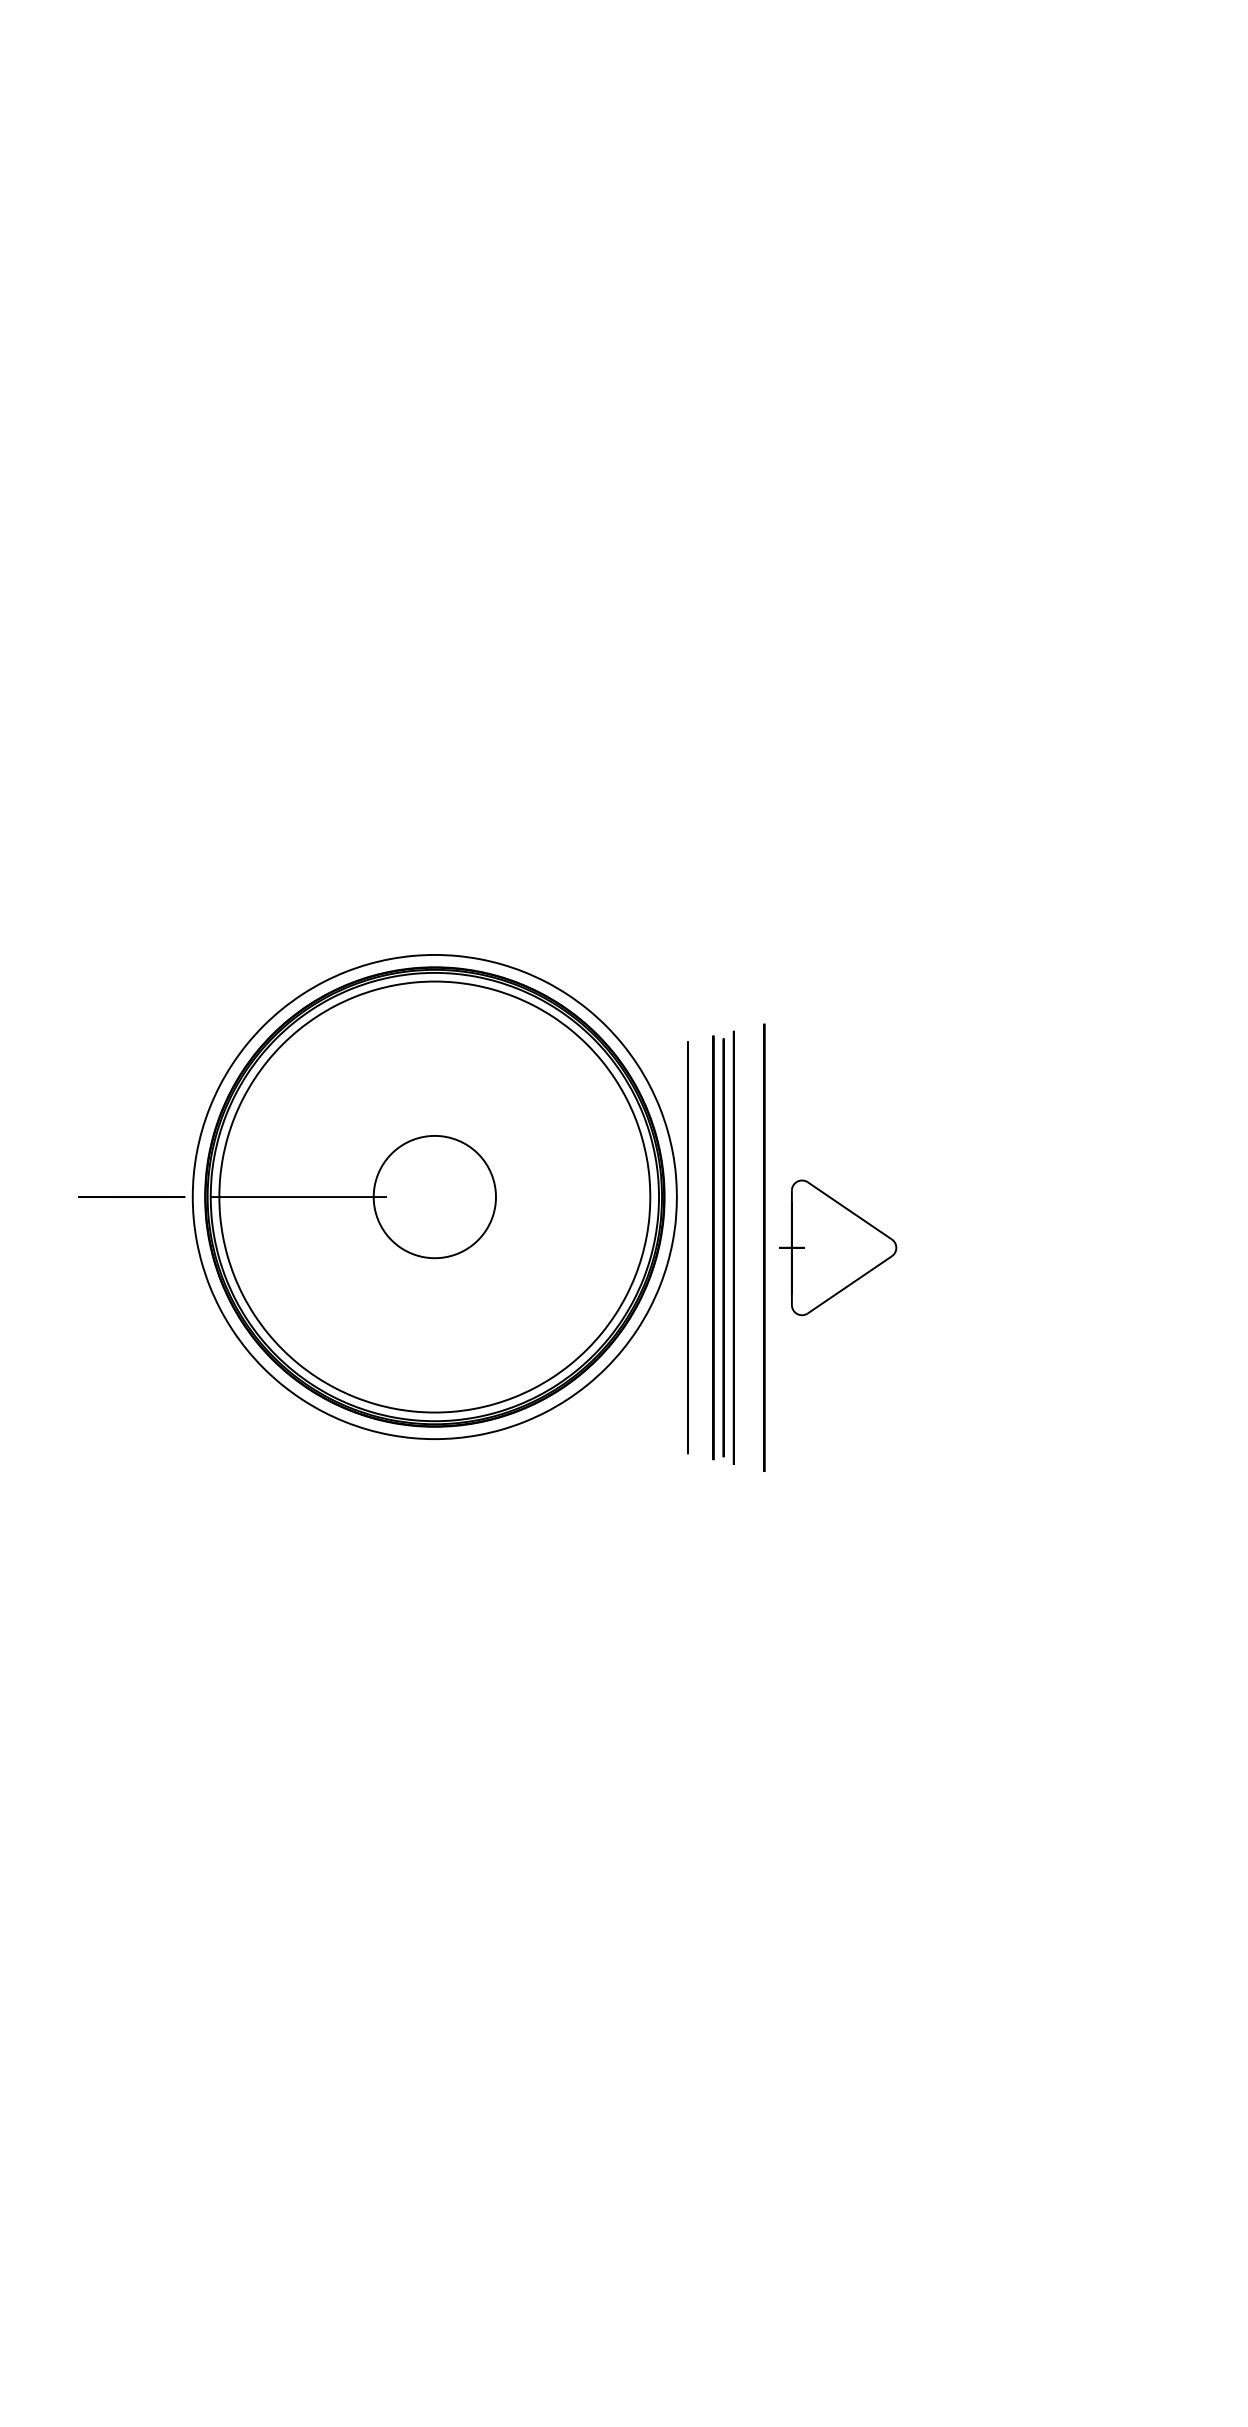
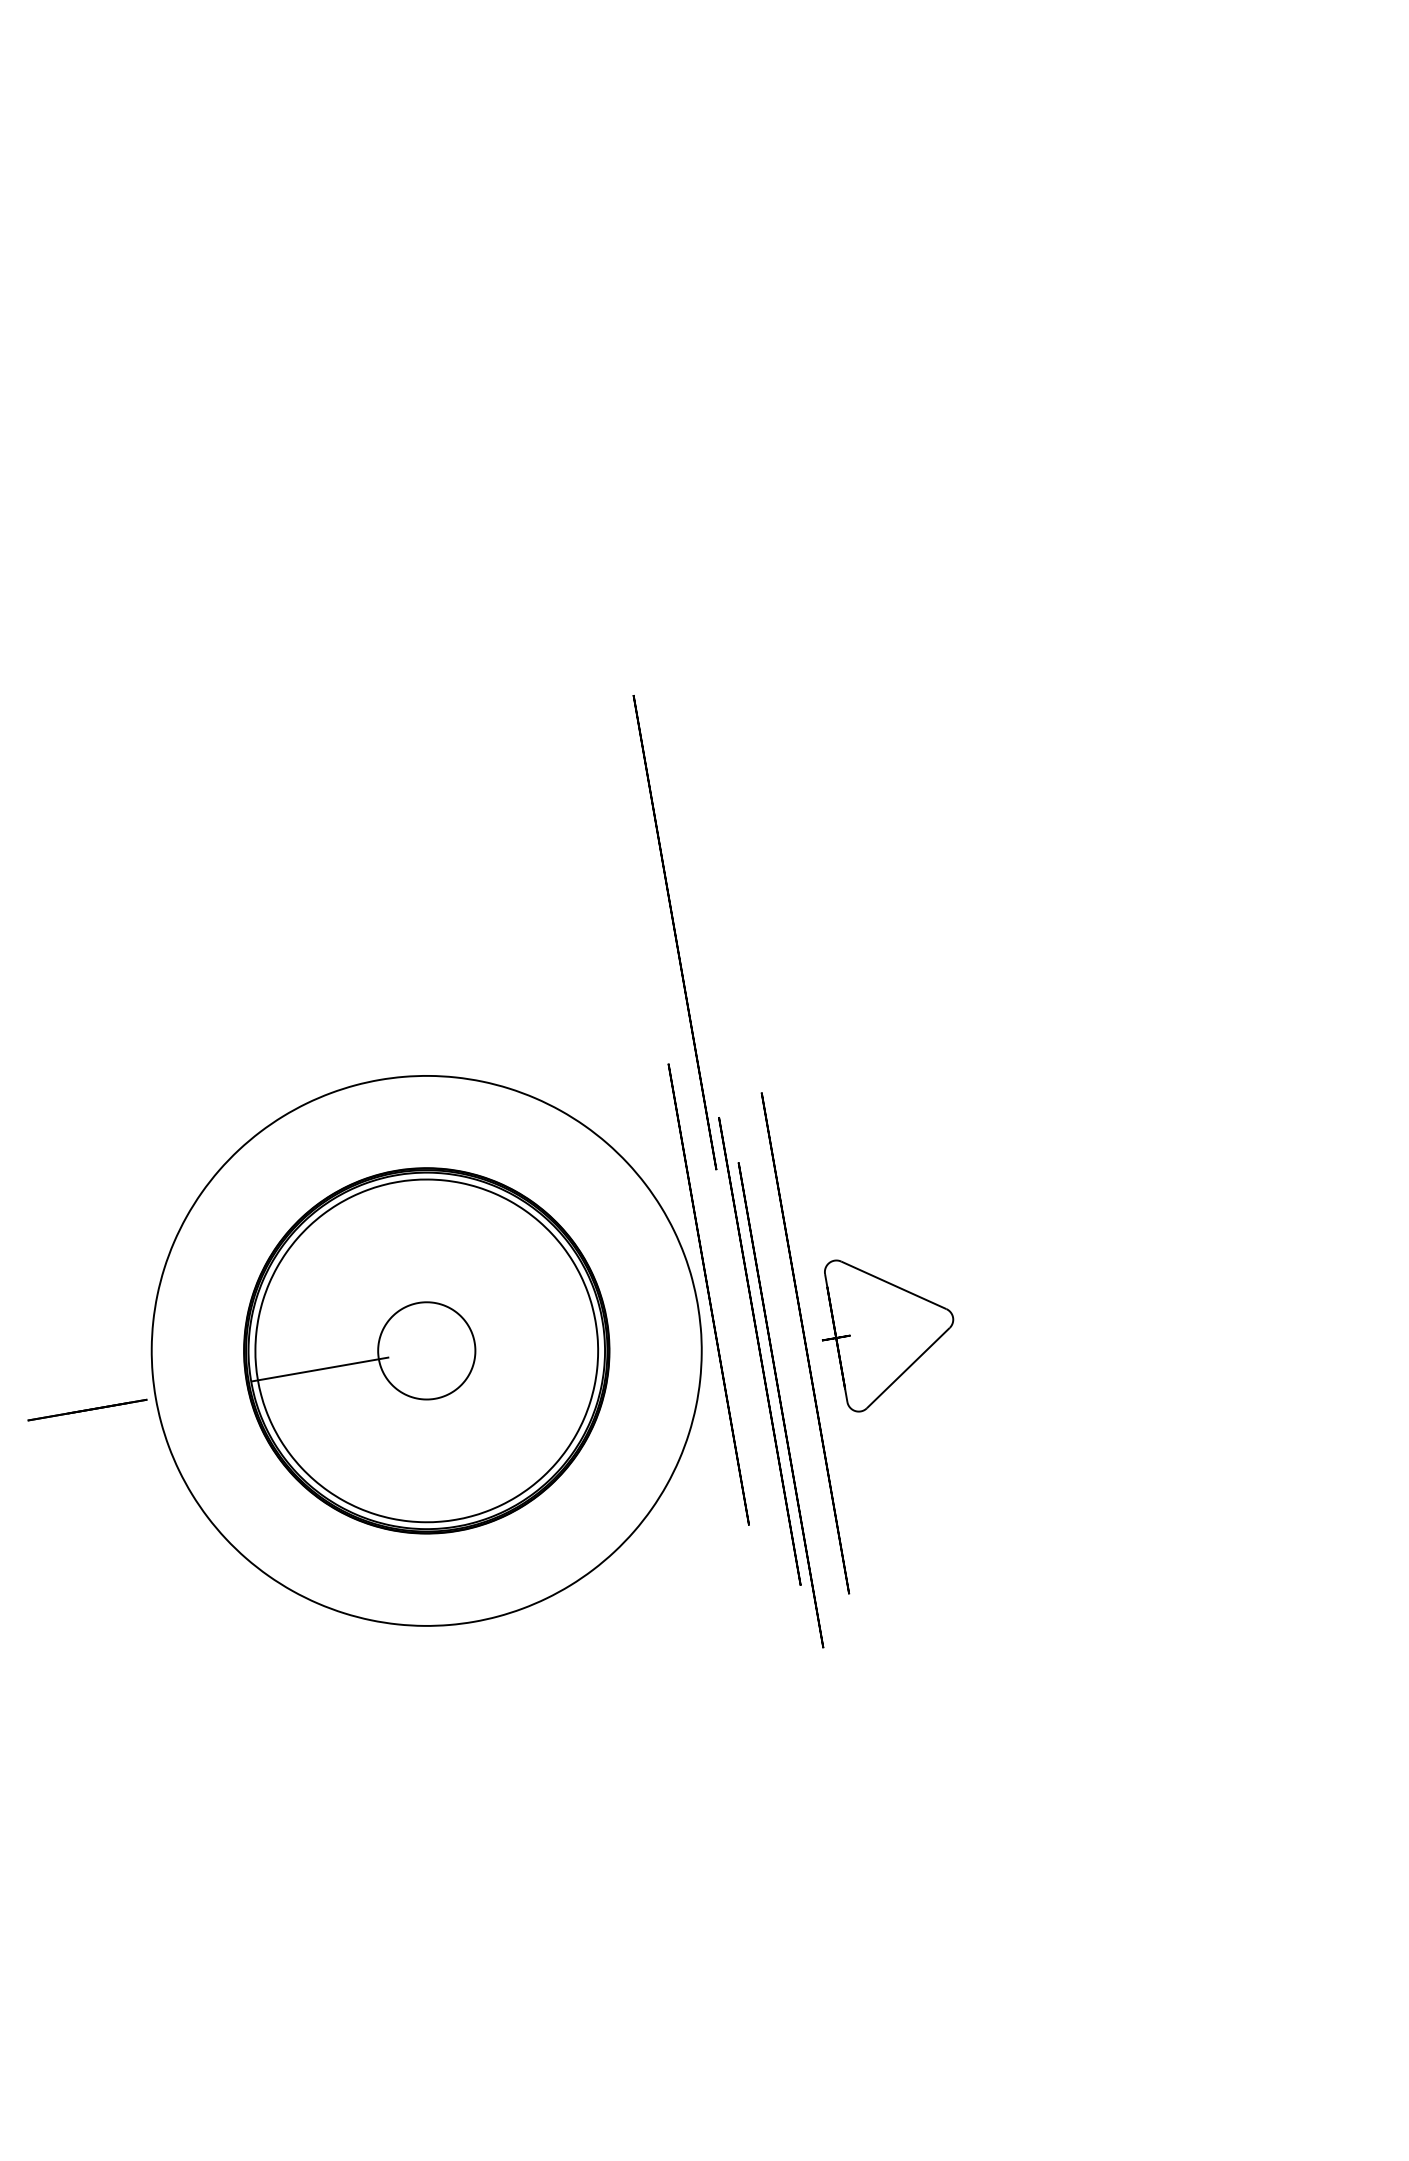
part: (434, 1196) -> (426, 1350), size x0.7
line: (687, 1247) -> (708, 1294), moved
line: (713, 1247) -> (674, 932), moved
line: (733, 1247) -> (780, 1404), moved

